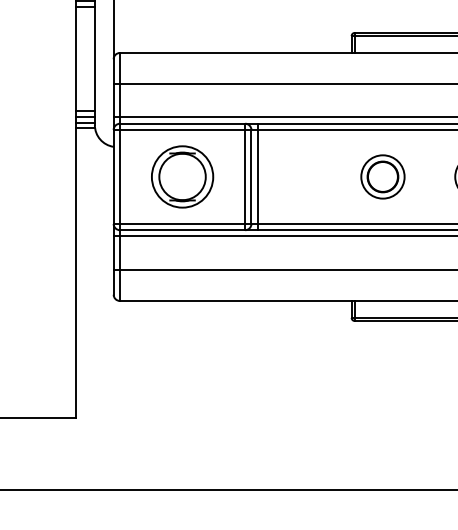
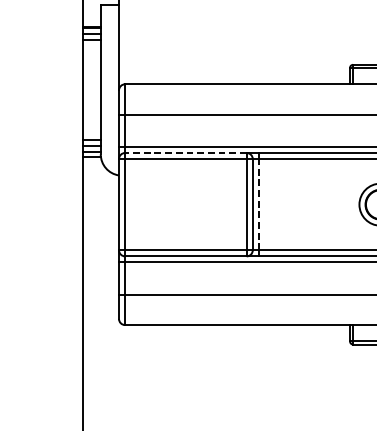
line: (182, 123) -> (185, 152), solid -> dashed
part: (182, 176) -> (185, 204), removed
line: (257, 176) -> (258, 204), solid -> dashed

